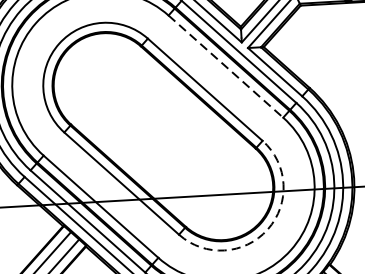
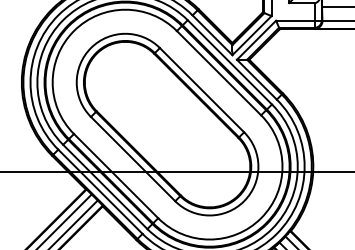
line: (226, 66) -> (219, 73), dashed -> solid
arc: (268, 229) -> (244, 201), dashed -> solid

